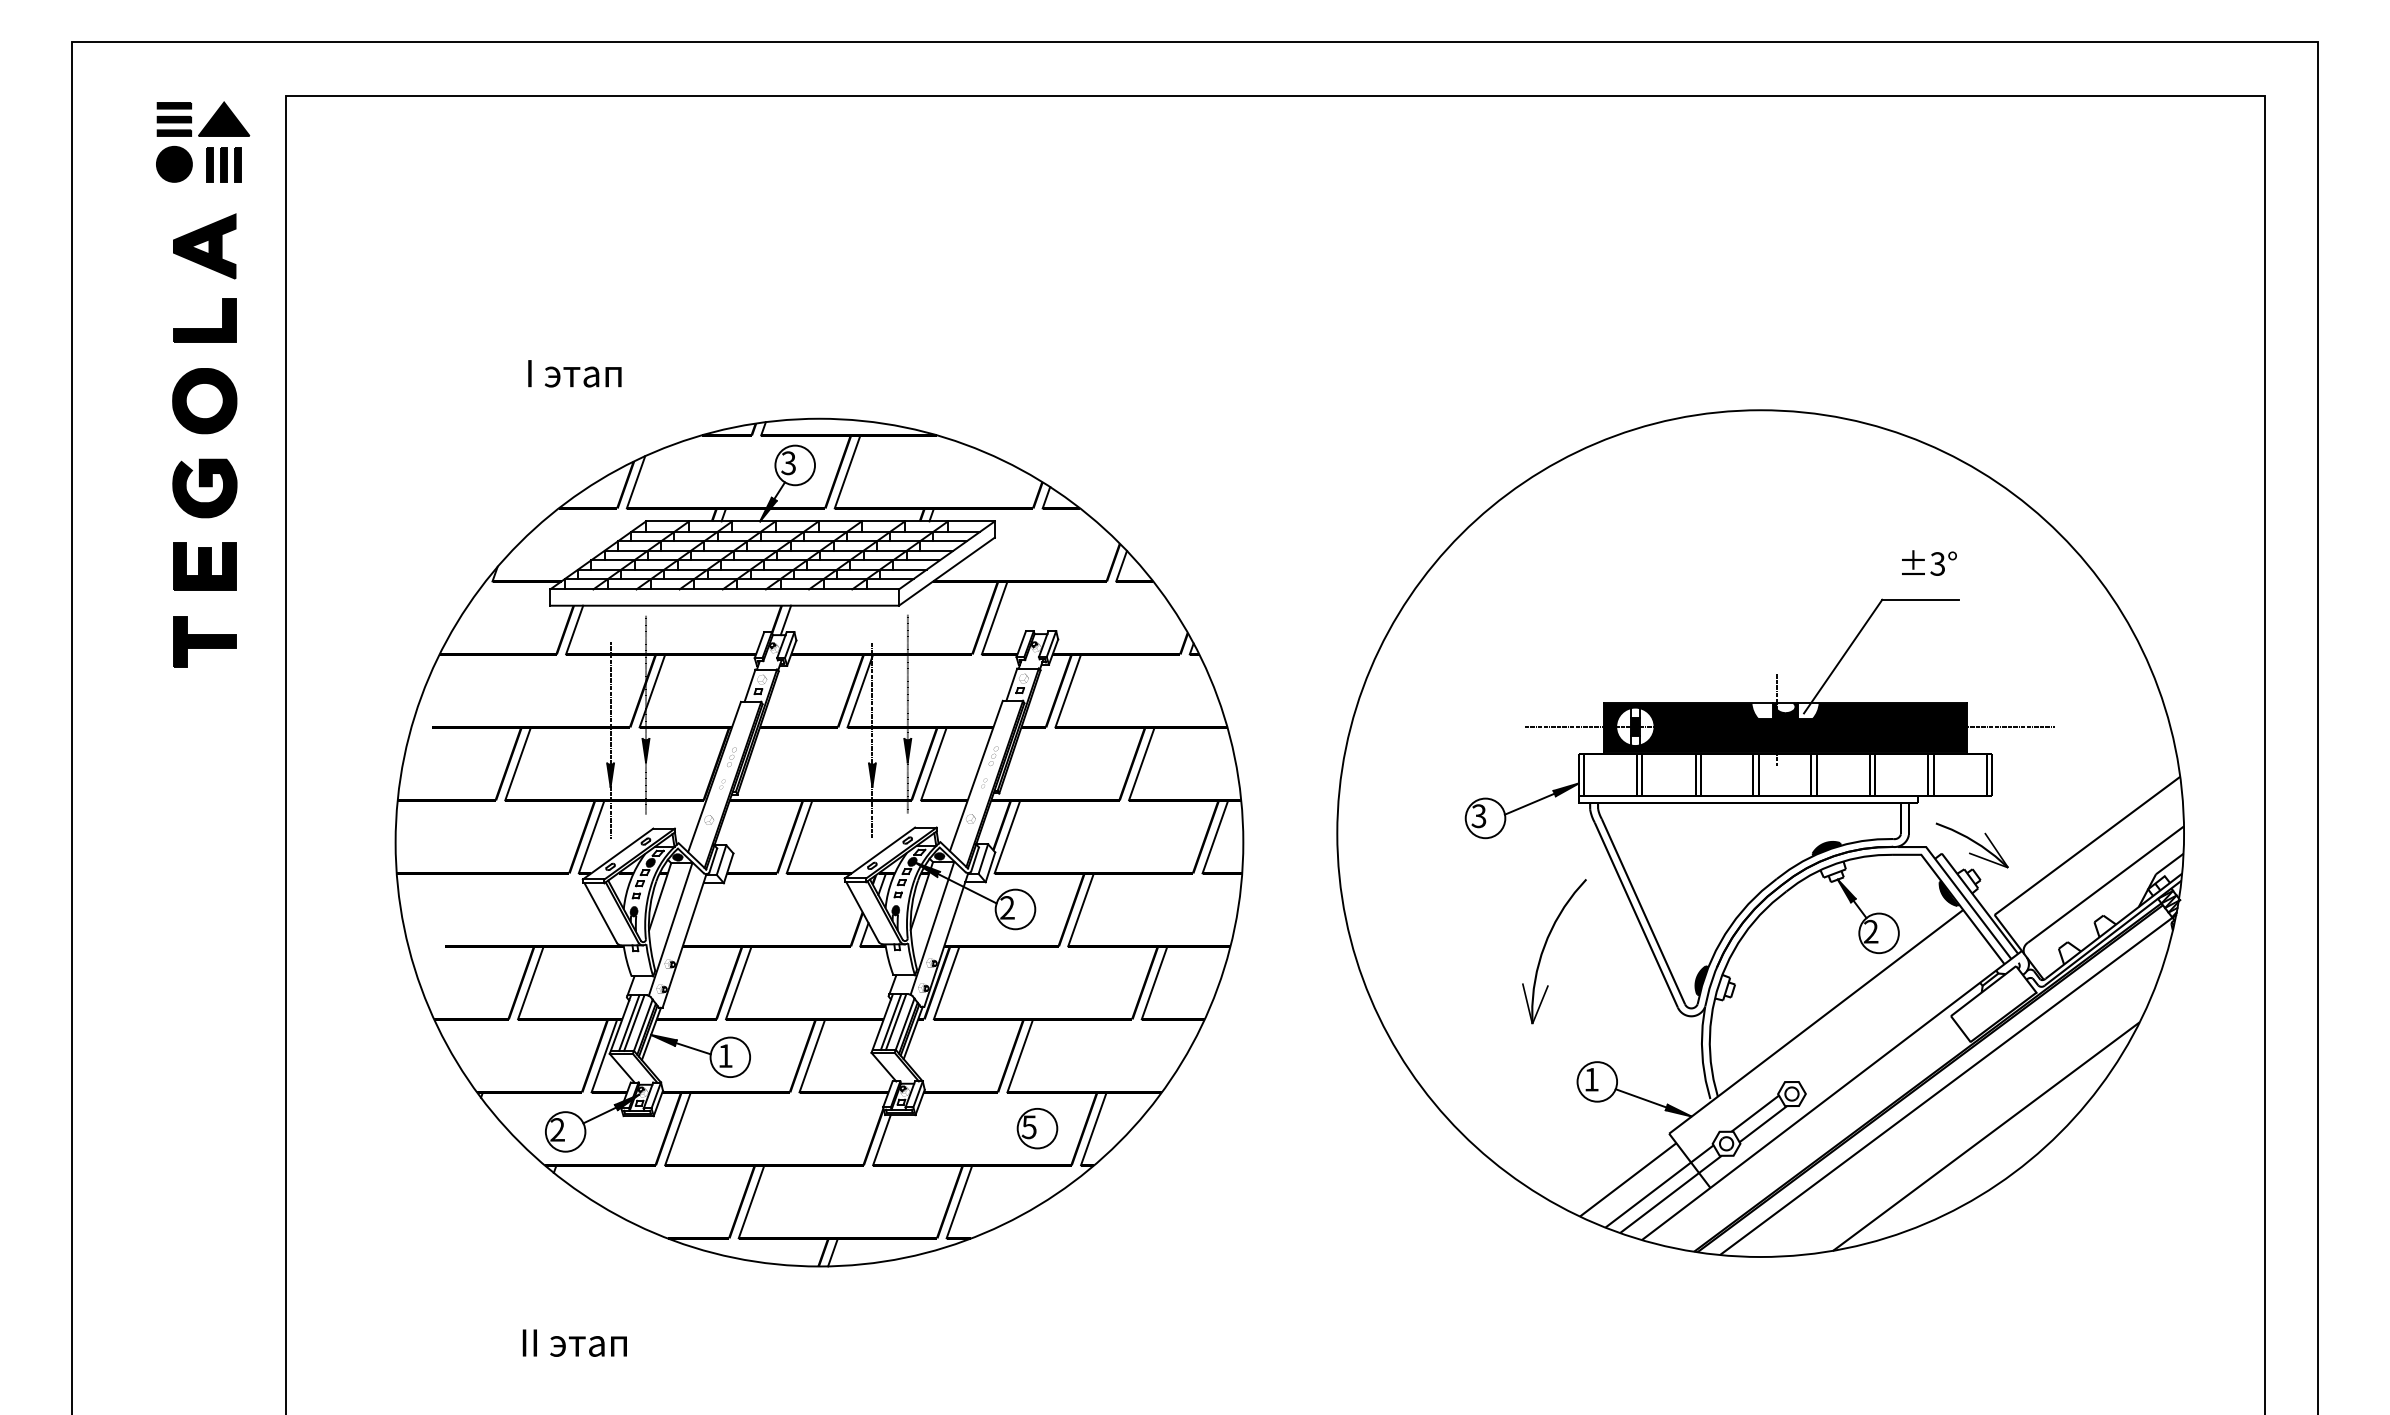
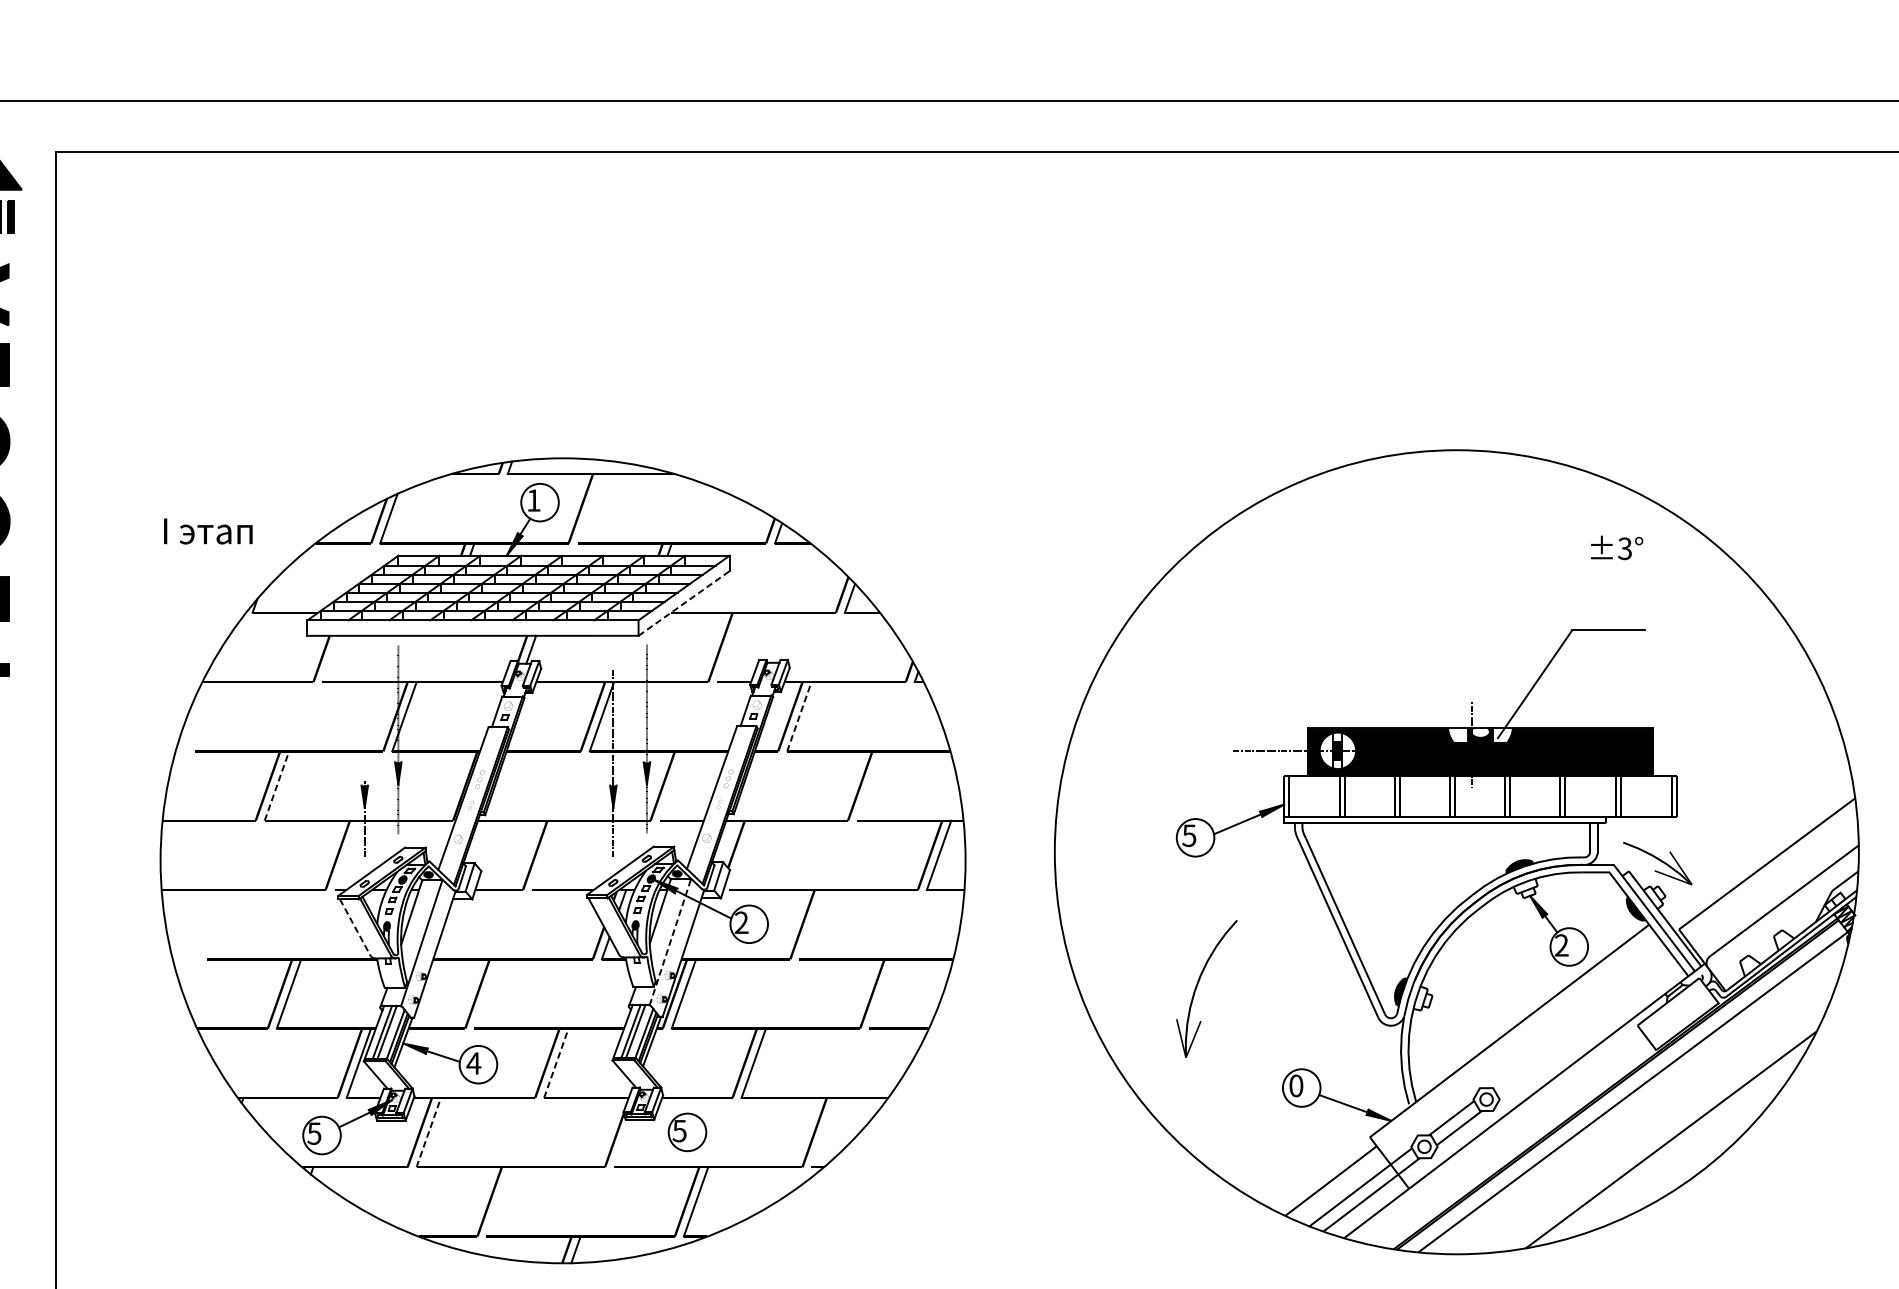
text: (574, 373) -> (207, 531), moved
text: (788, 463) -> (533, 500), 3 -> 1
line: (847, 471) -> (589, 508), removed
text: (1929, 562) -> (1617, 547), moved
line: (946, 571) -> (683, 603), solid -> dashed
line: (994, 617) -> (729, 647), removed
line: (574, 629) -> (330, 658), removed
line: (1068, 690) -> (799, 716), solid -> dashed
line: (610, 700) -> (364, 725), removed
line: (2008, 726) -> (1692, 750), removed
line: (518, 763) -> (277, 785), solid -> dashed
line: (933, 763) -> (671, 785), removed
line: (1141, 763) -> (868, 785), removed
text: (1478, 815) -> (1188, 835), 3 -> 5
line: (591, 836) -> (346, 854), removed
line: (799, 836) -> (544, 854), removed
line: (1007, 836) -> (741, 854), removed
line: (1080, 909) -> (810, 924), removed
line: (600, 912) -> (355, 927), solid -> dashed
line: (932, 928) -> (670, 942), solid -> dashed
part: (1545, 947) -> (1198, 985), moved
line: (738, 982) -> (486, 993), removed
line: (1154, 982) -> (881, 993), removed
text: (725, 1055) -> (473, 1062), 1 -> 4
line: (812, 1055) -> (556, 1062), solid -> dashed
text: (1591, 1079) -> (1296, 1085), 1 -> 0
line: (678, 1128) -> (429, 1132), solid -> dashed
part: (1037, 1128) -> (687, 1132), moved
line: (1093, 1128) -> (823, 1132), removed
text: (557, 1129) -> (314, 1133), 2 -> 5
line: (881, 1140) -> (621, 1143), removed
line: (751, 1201) -> (498, 1201), removed

